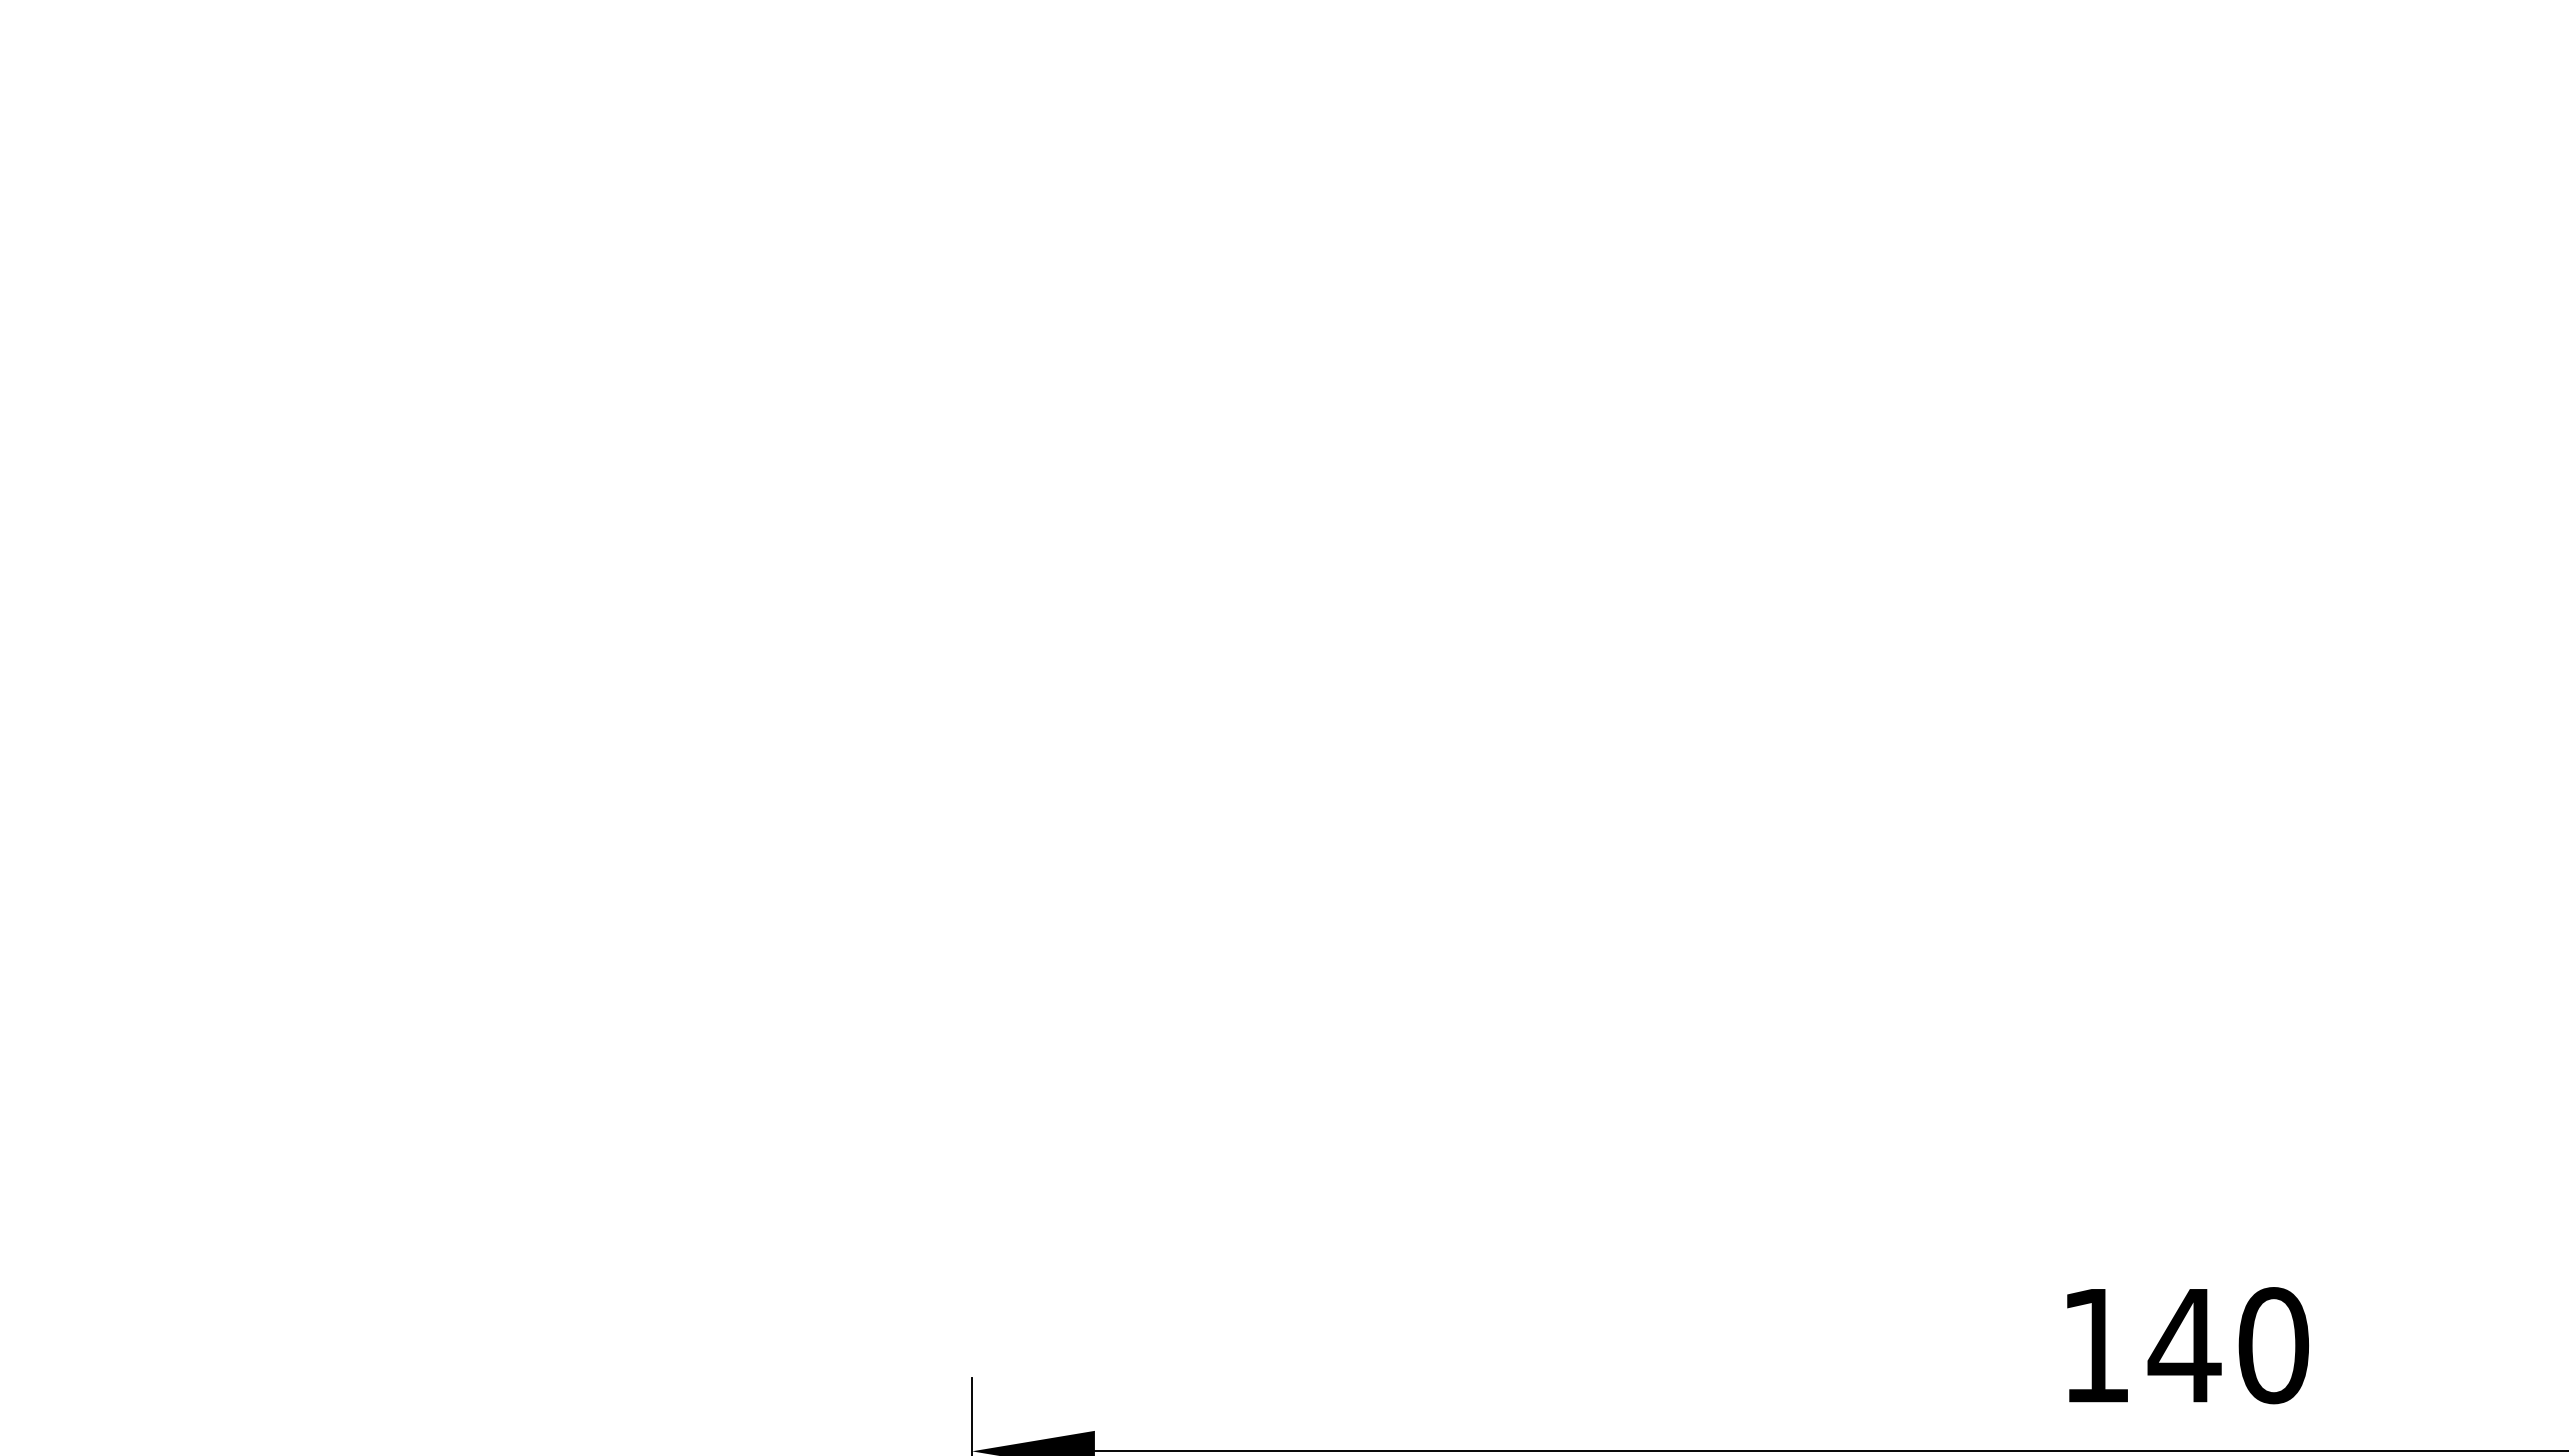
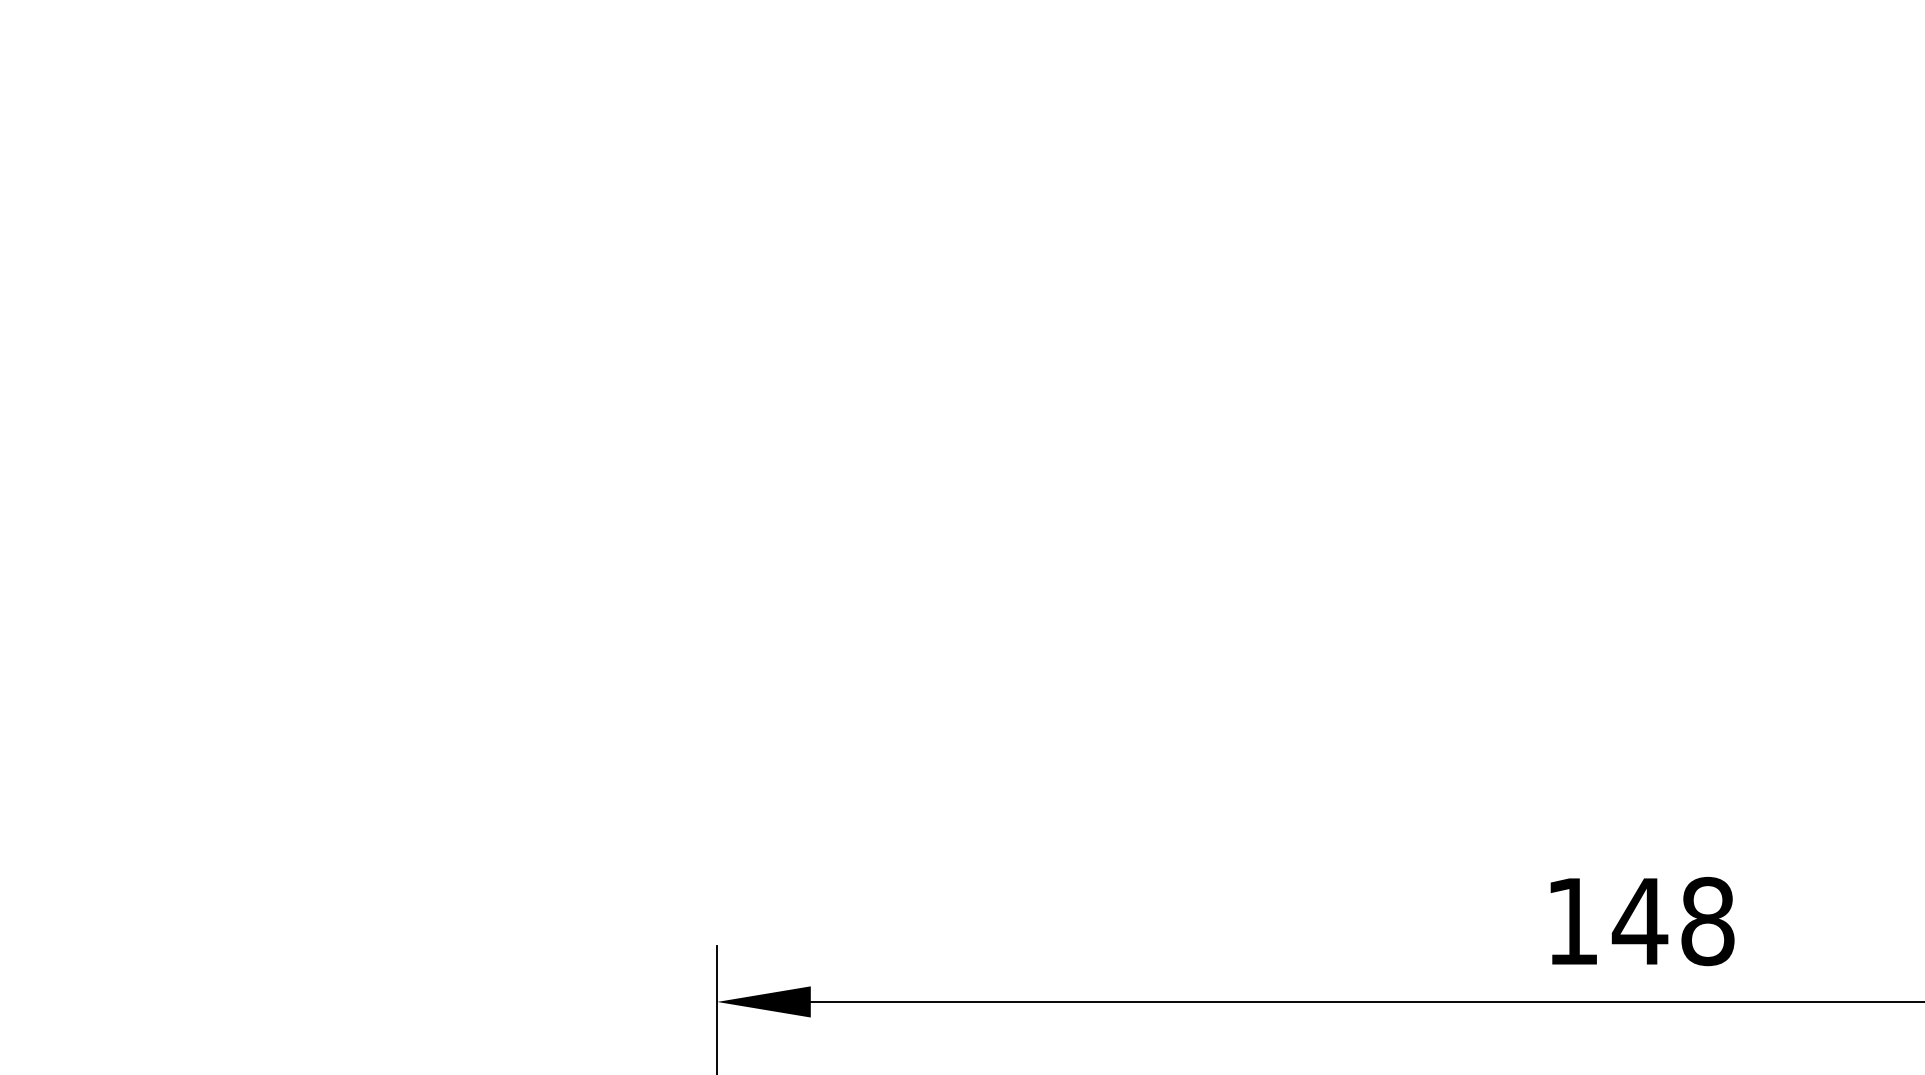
text: (2273, 1345) -> (1707, 921), 140 -> 148

